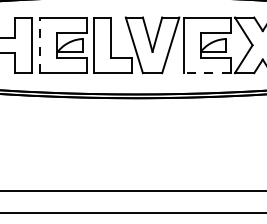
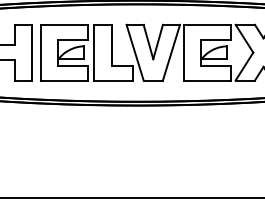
line: (40, 45) -> (41, 52), dashed -> solid
line: (207, 73) -> (208, 80), dashed -> solid

